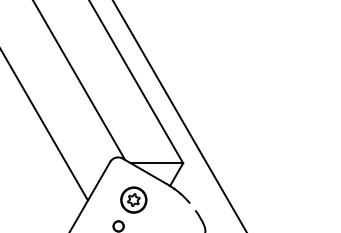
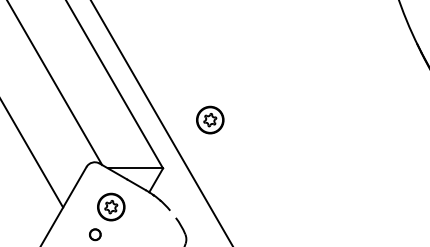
part: (228, 116) -> (210, 119), added

